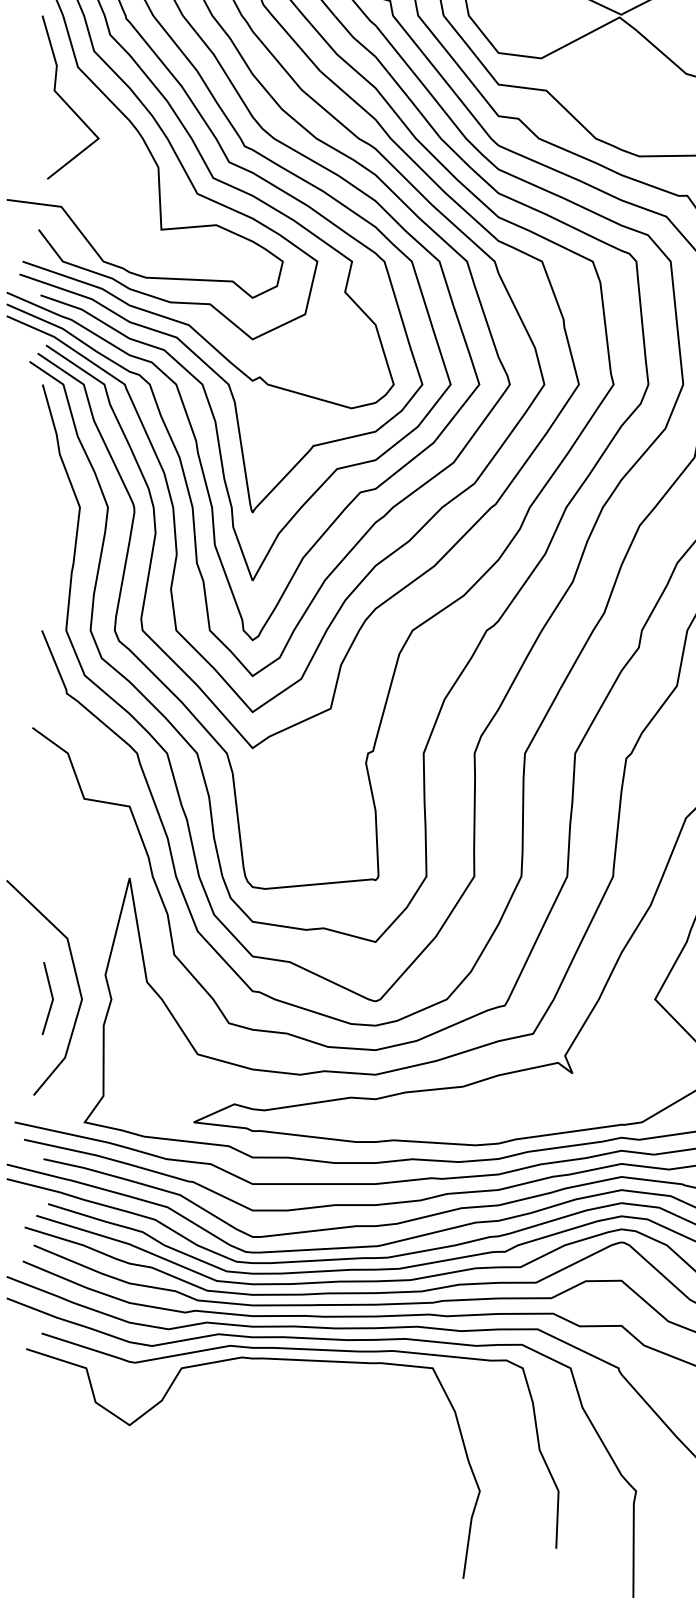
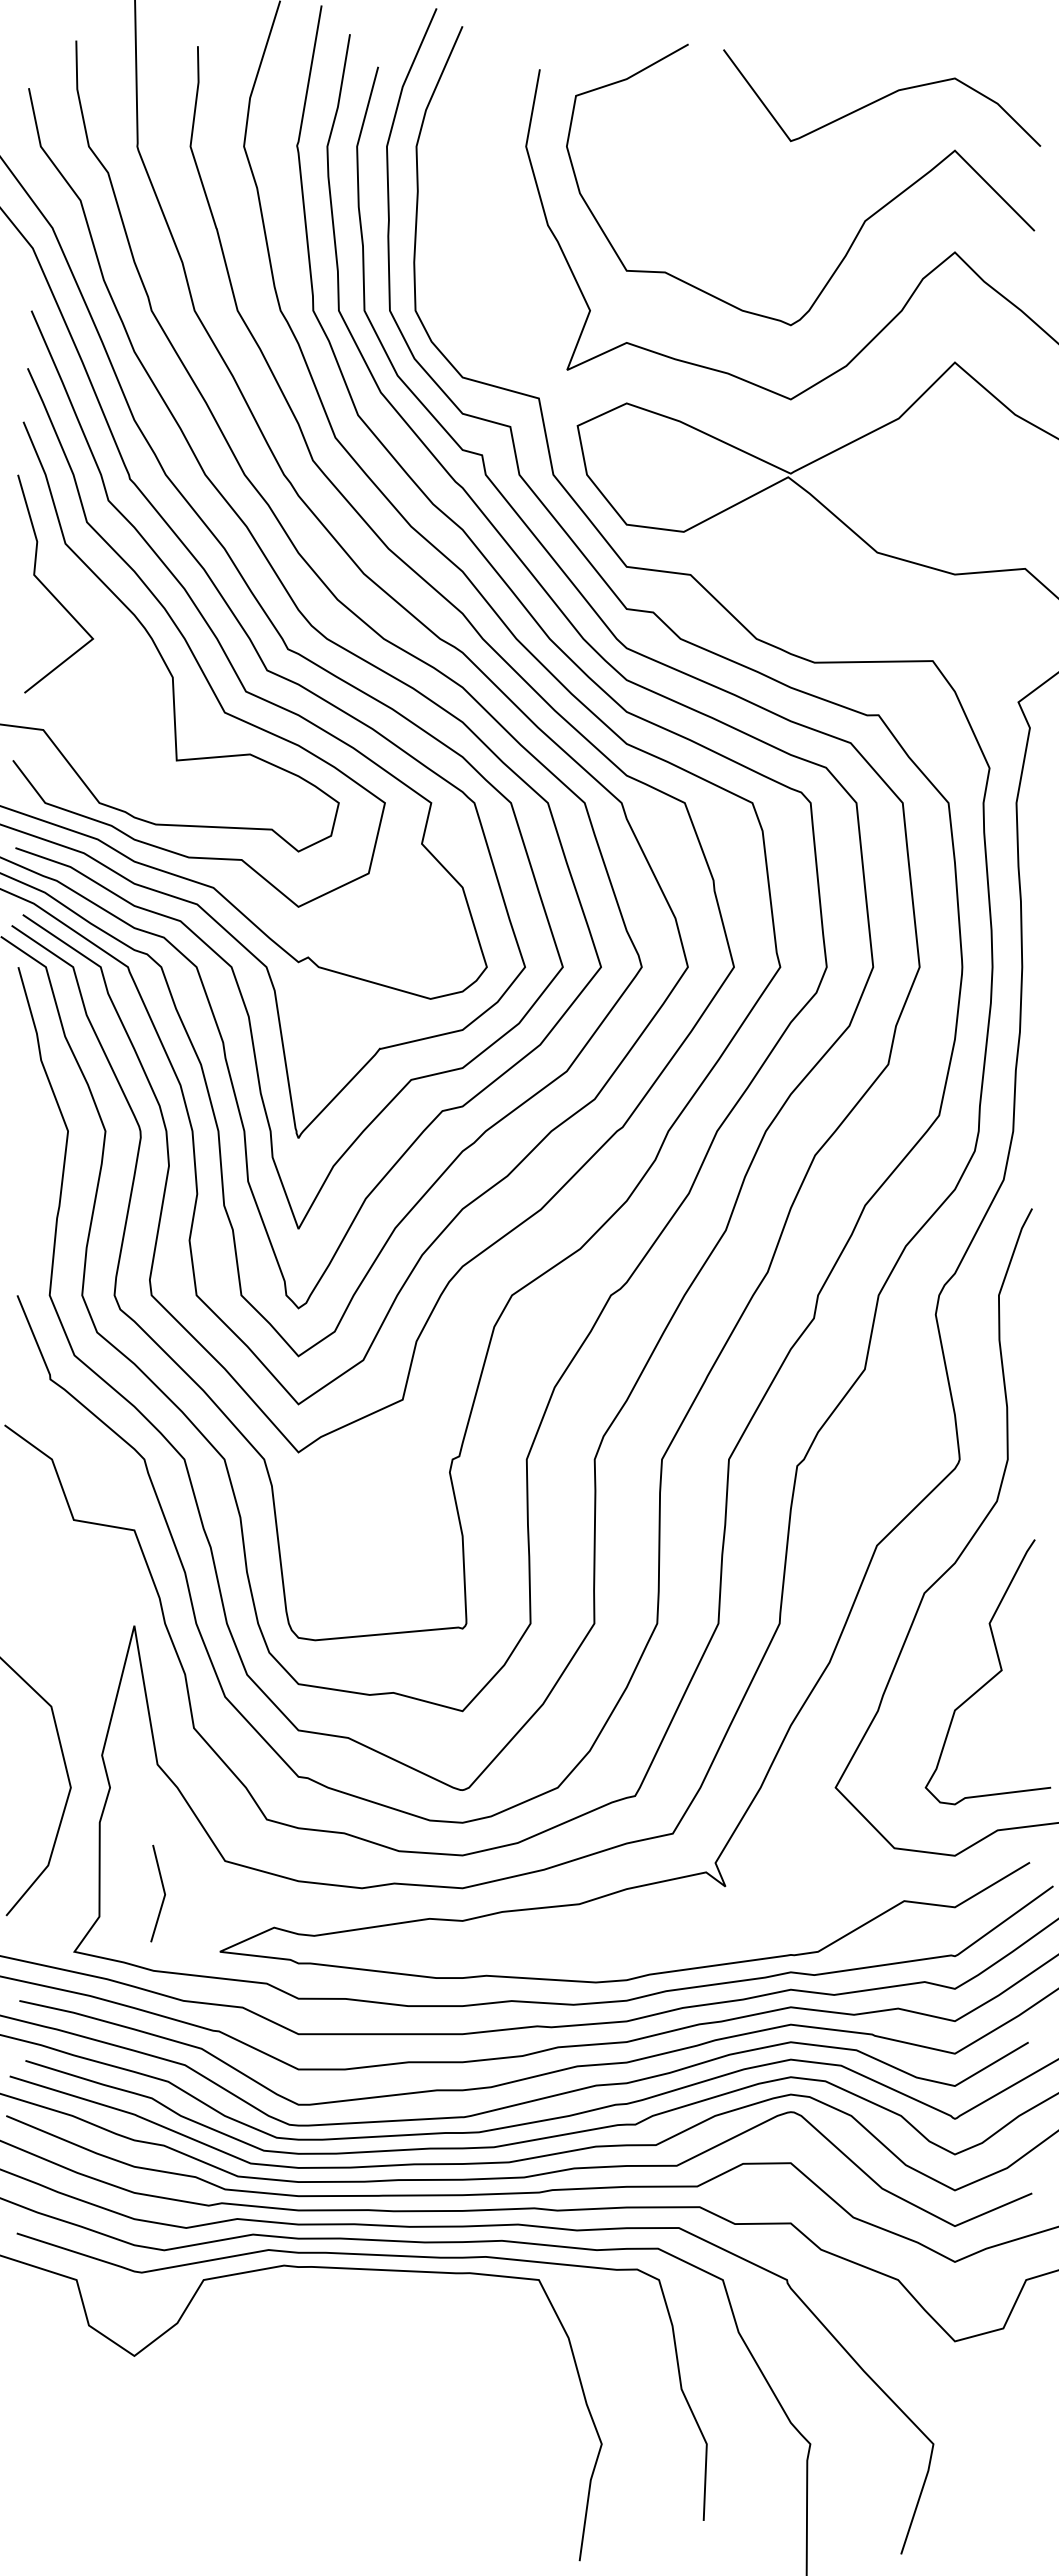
line: (51, 997) -> (163, 1892), moved

